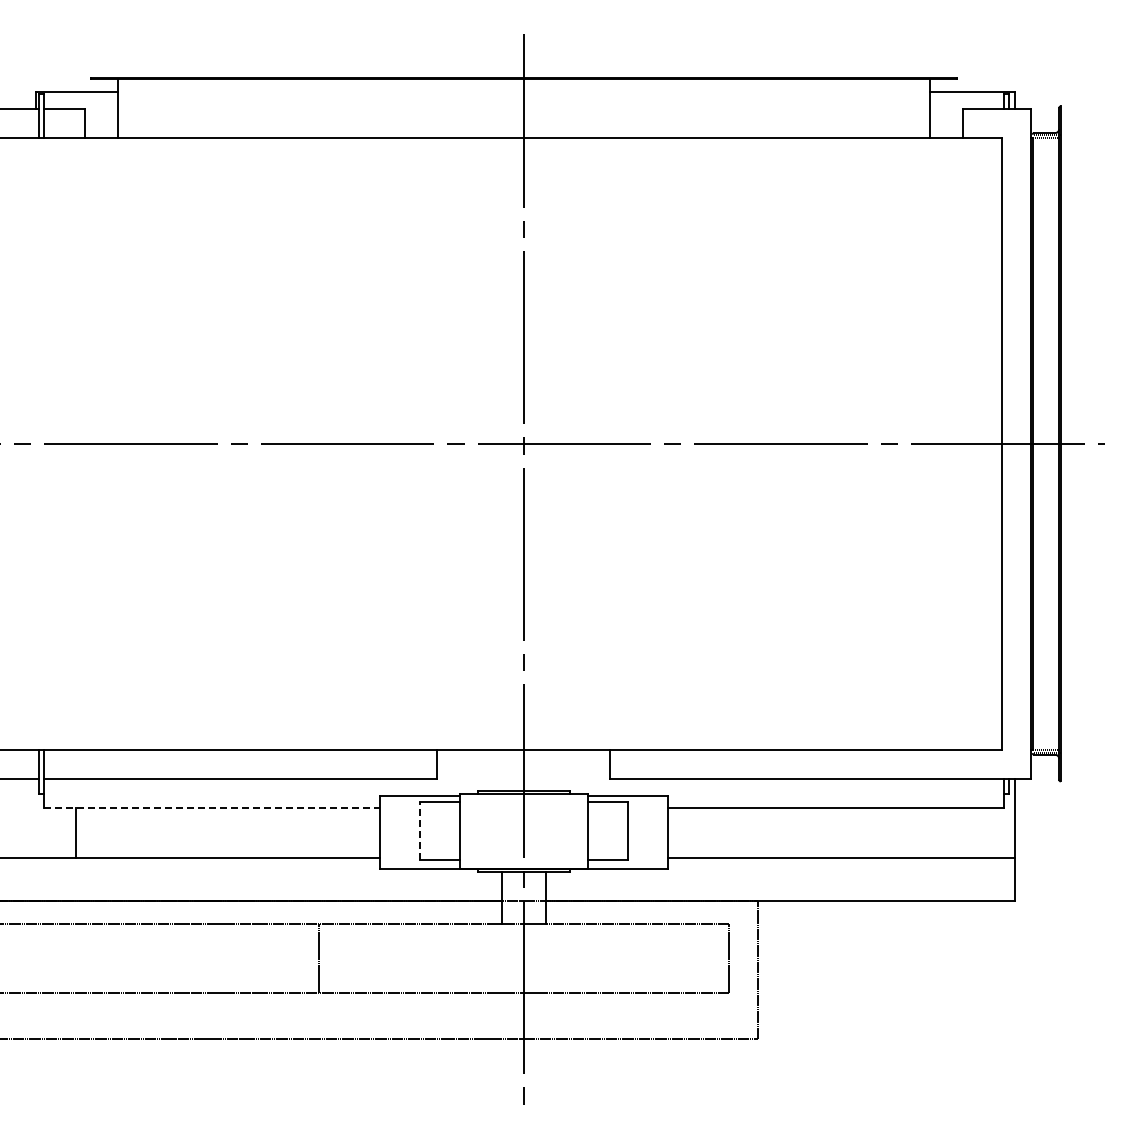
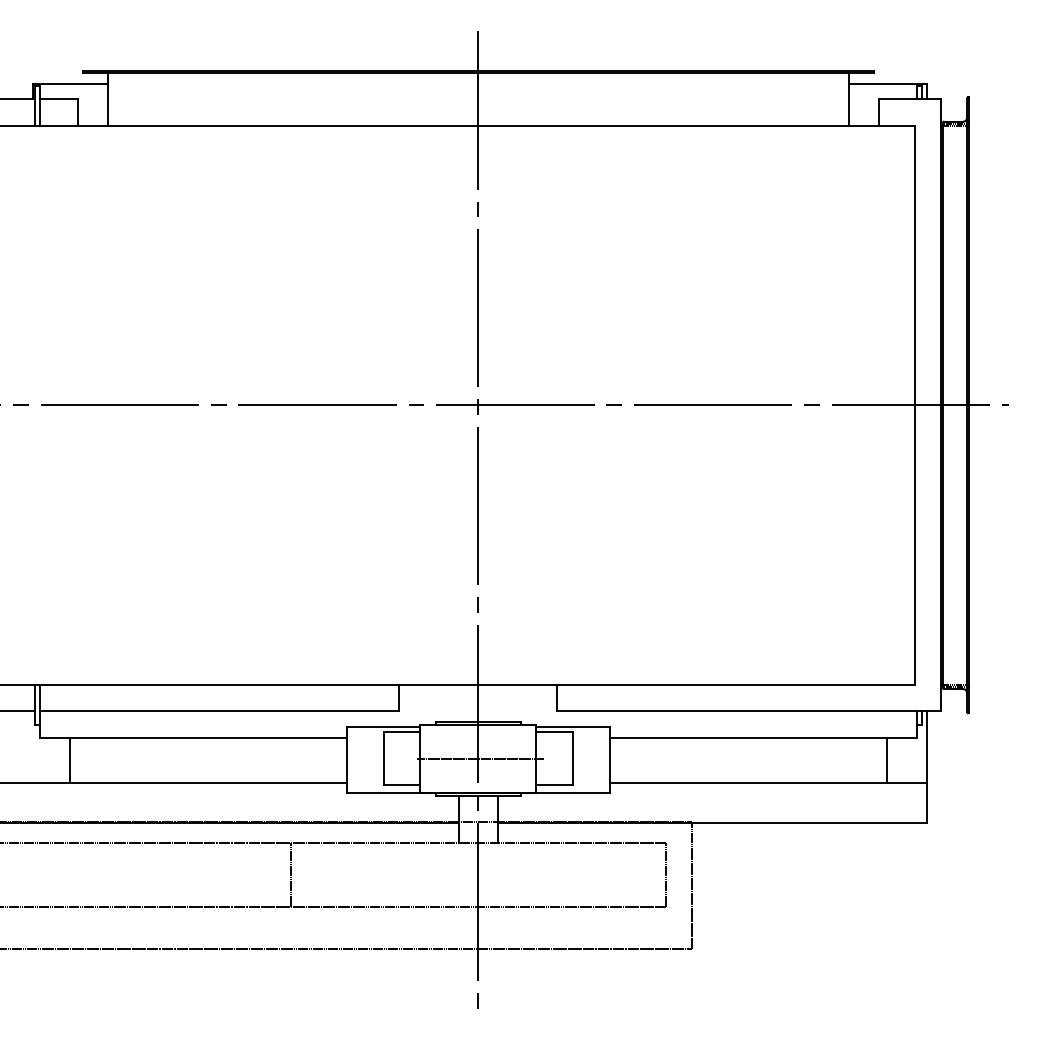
line: (211, 808) -> (193, 738), dashed -> solid
line: (419, 831) -> (383, 759), dashed -> solid
line: (525, 831) -> (479, 759), added
line: (971, 832) -> (886, 760), added

